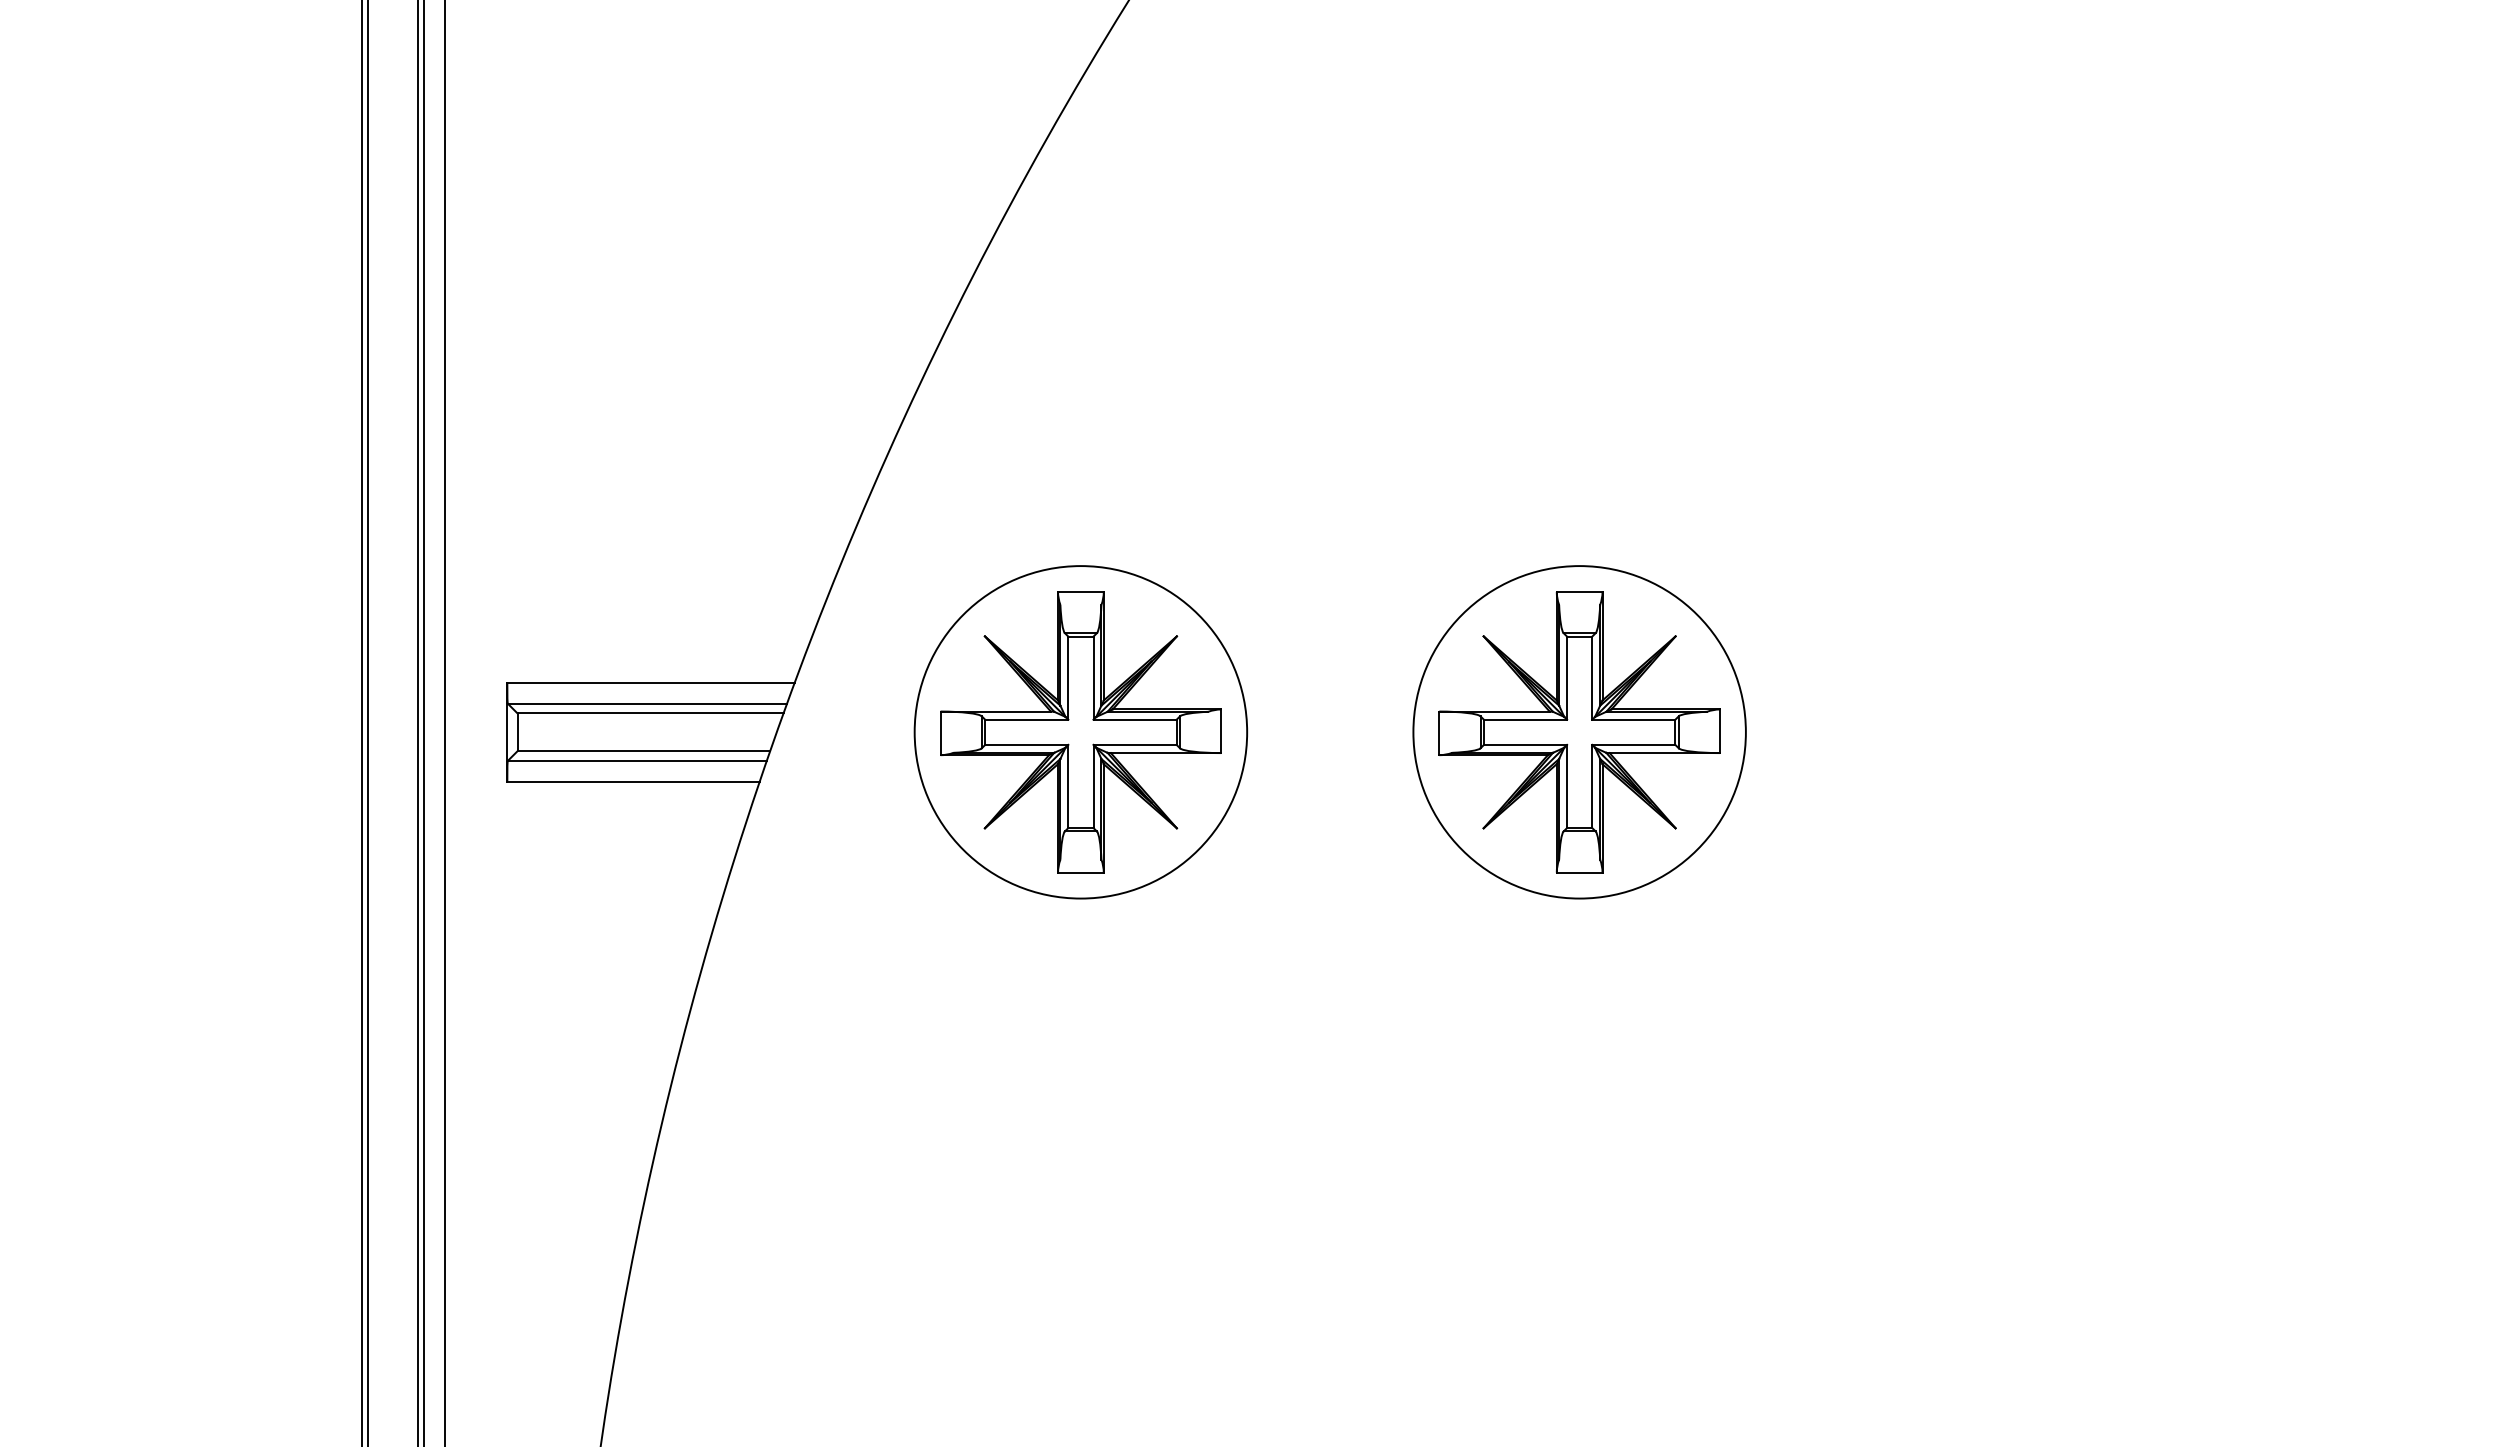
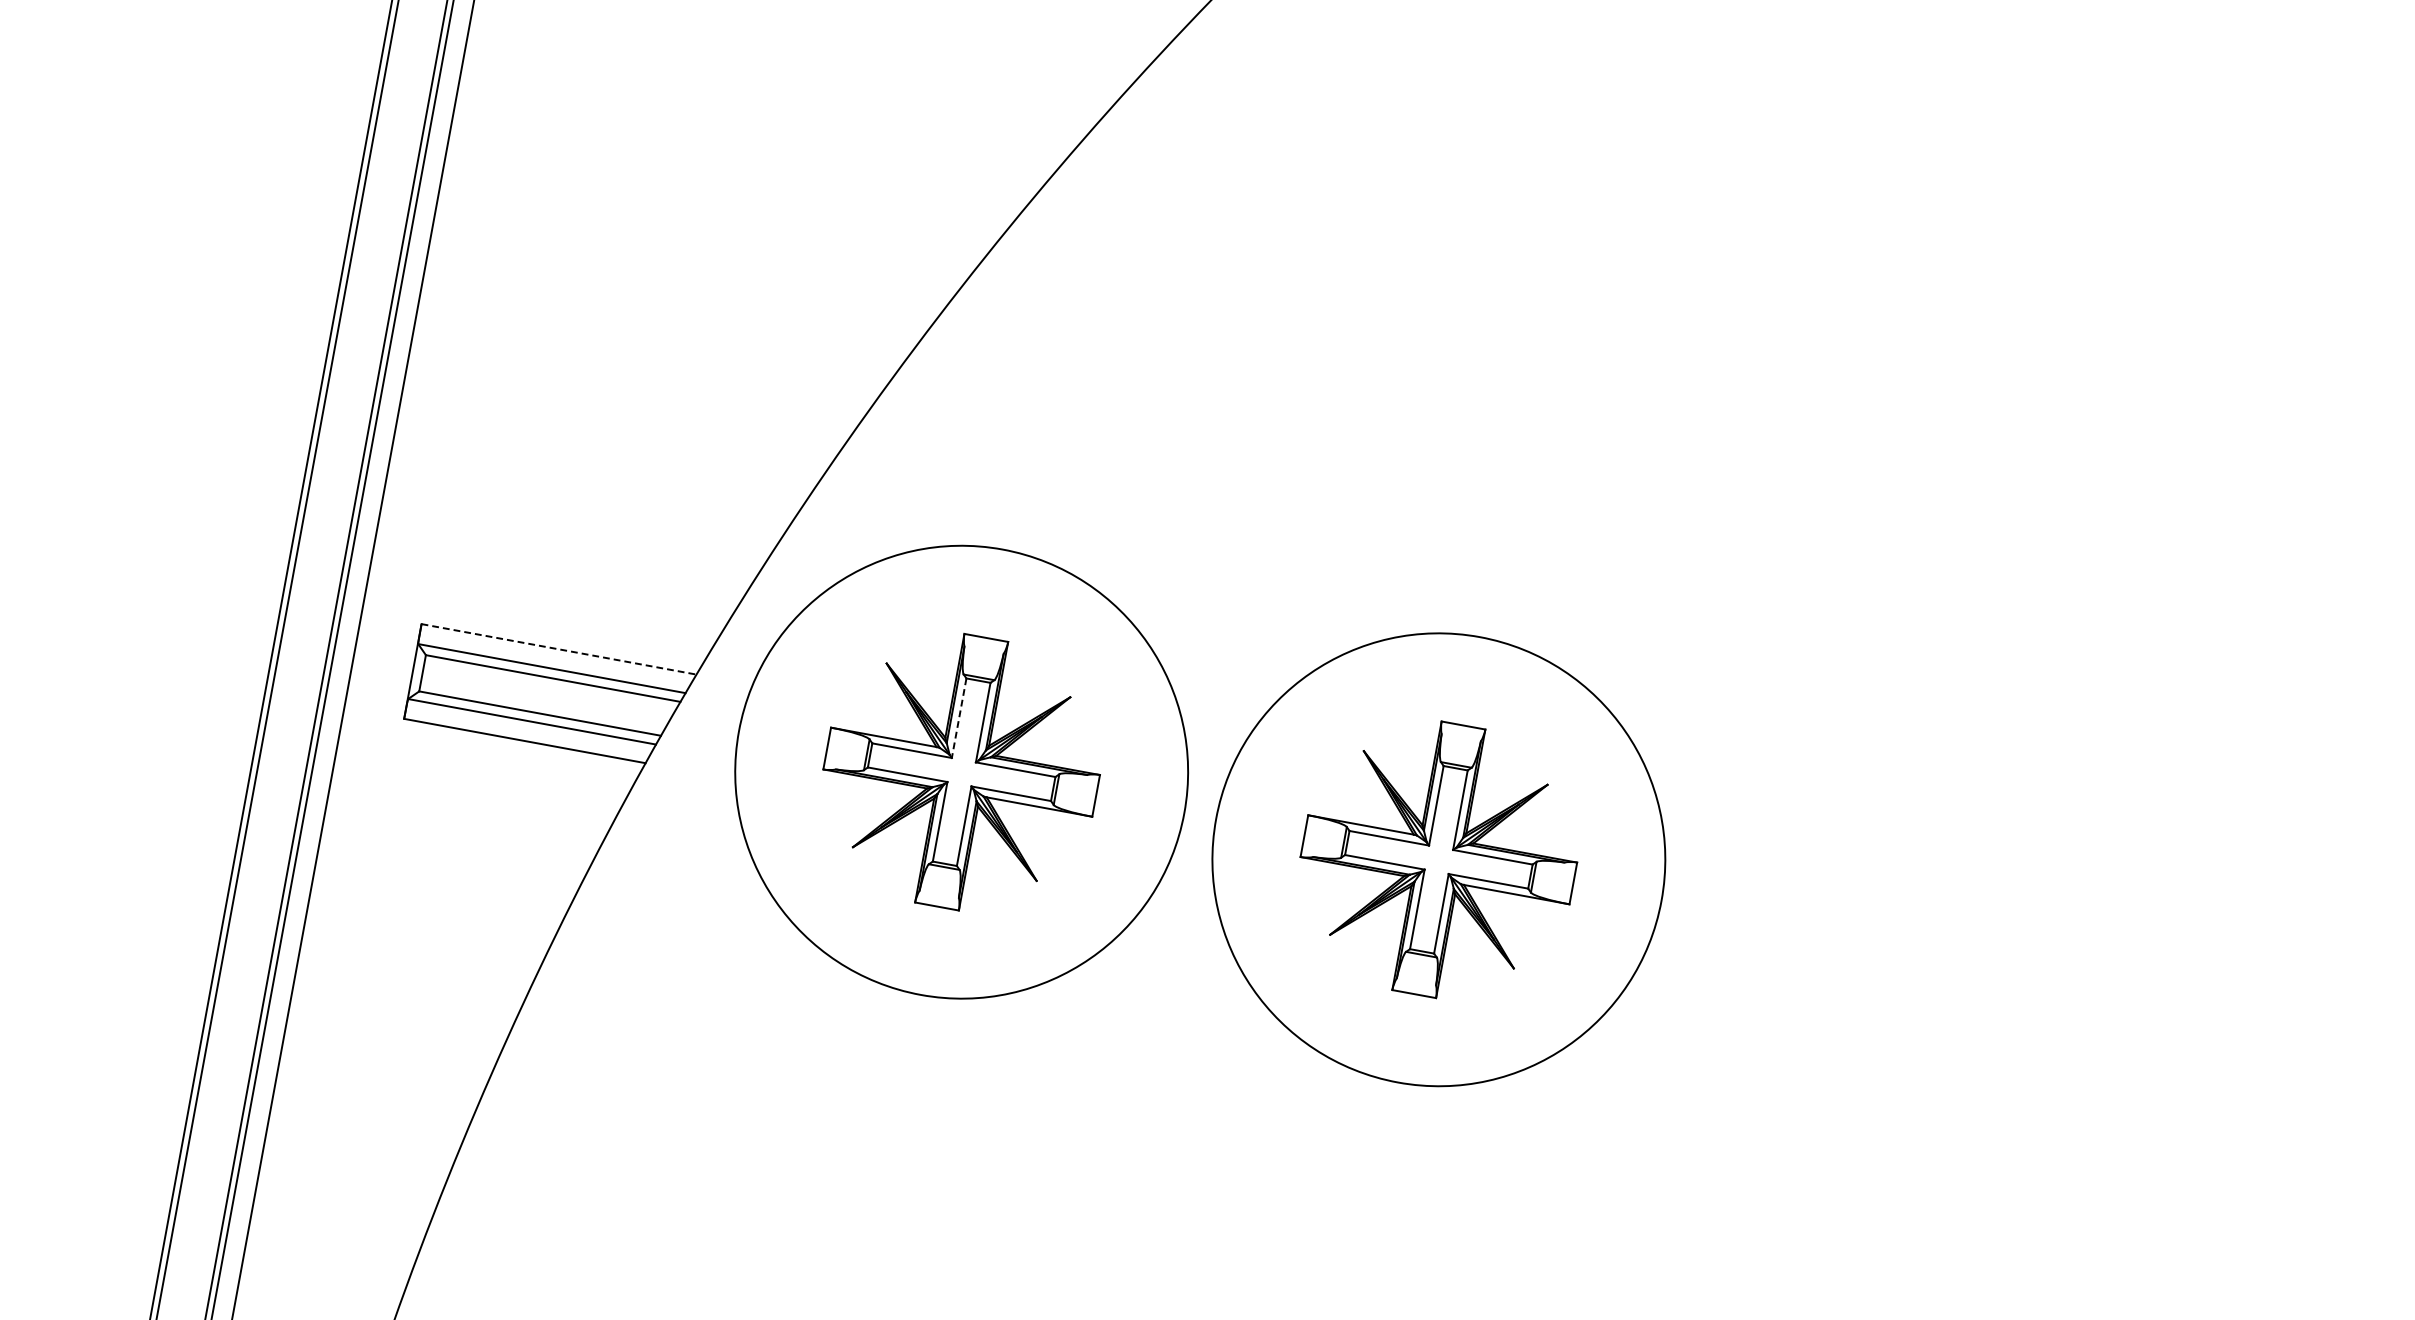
line: (1068, 678) -> (959, 718), solid -> dashed
line: (651, 682) -> (559, 649), solid -> dashed
circle: (1080, 732) -> (961, 772), size x1.4
circle: (1579, 732) -> (1438, 859), size x1.4

